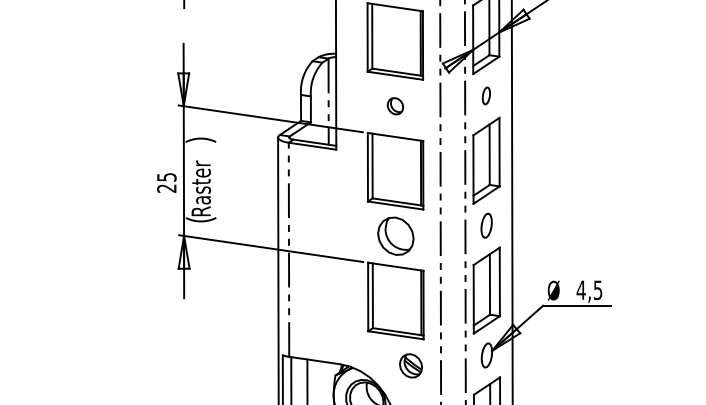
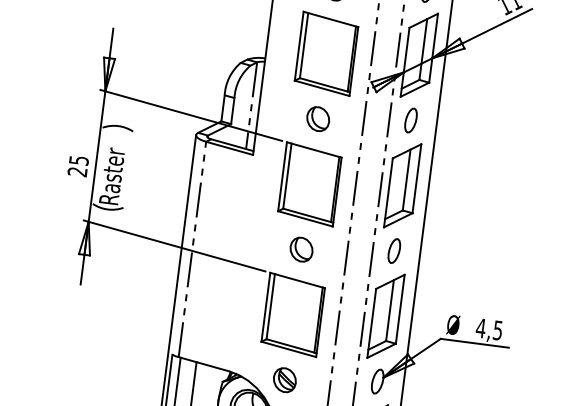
part: (486, 95) -> (411, 120), size x1.43
part: (395, 105) -> (318, 118), size x1.43
part: (395, 235) -> (301, 248), size x0.62
part: (410, 365) -> (284, 379), moved

